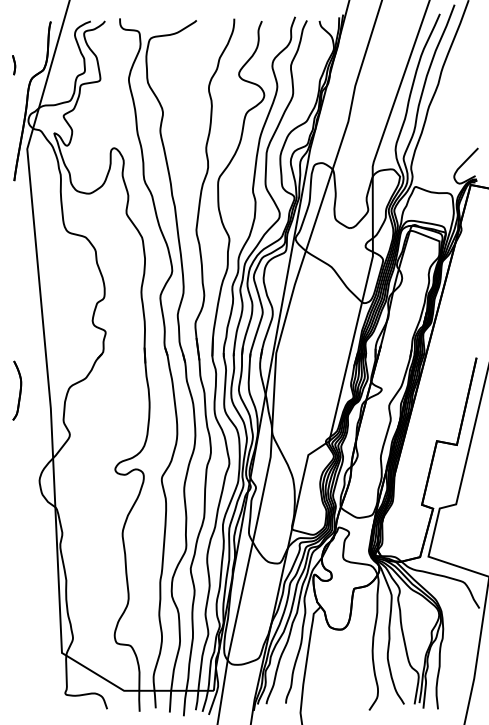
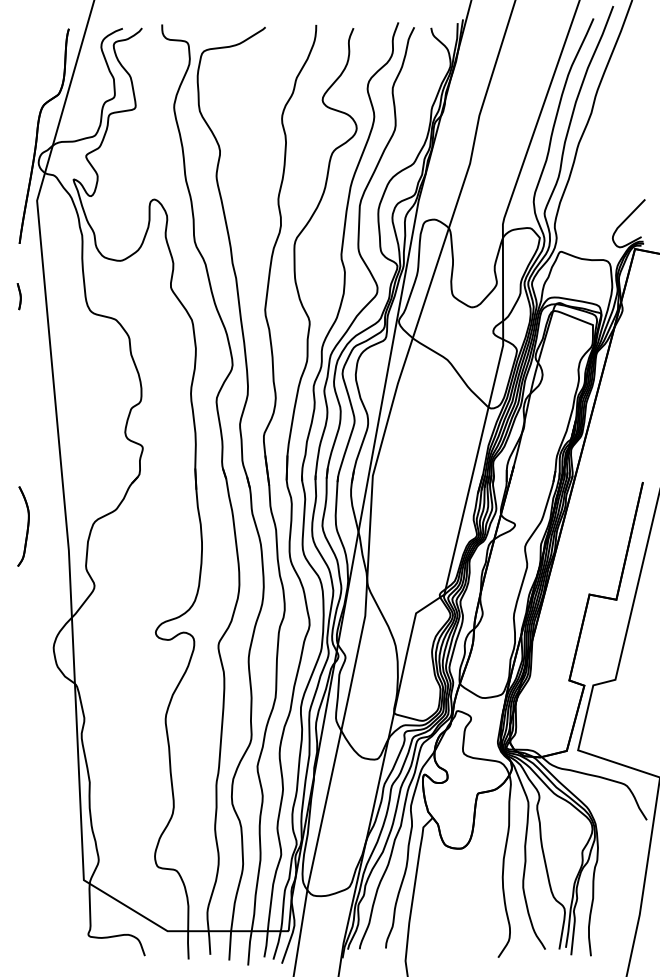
part: (13, 65) -> (18, 296), moved

